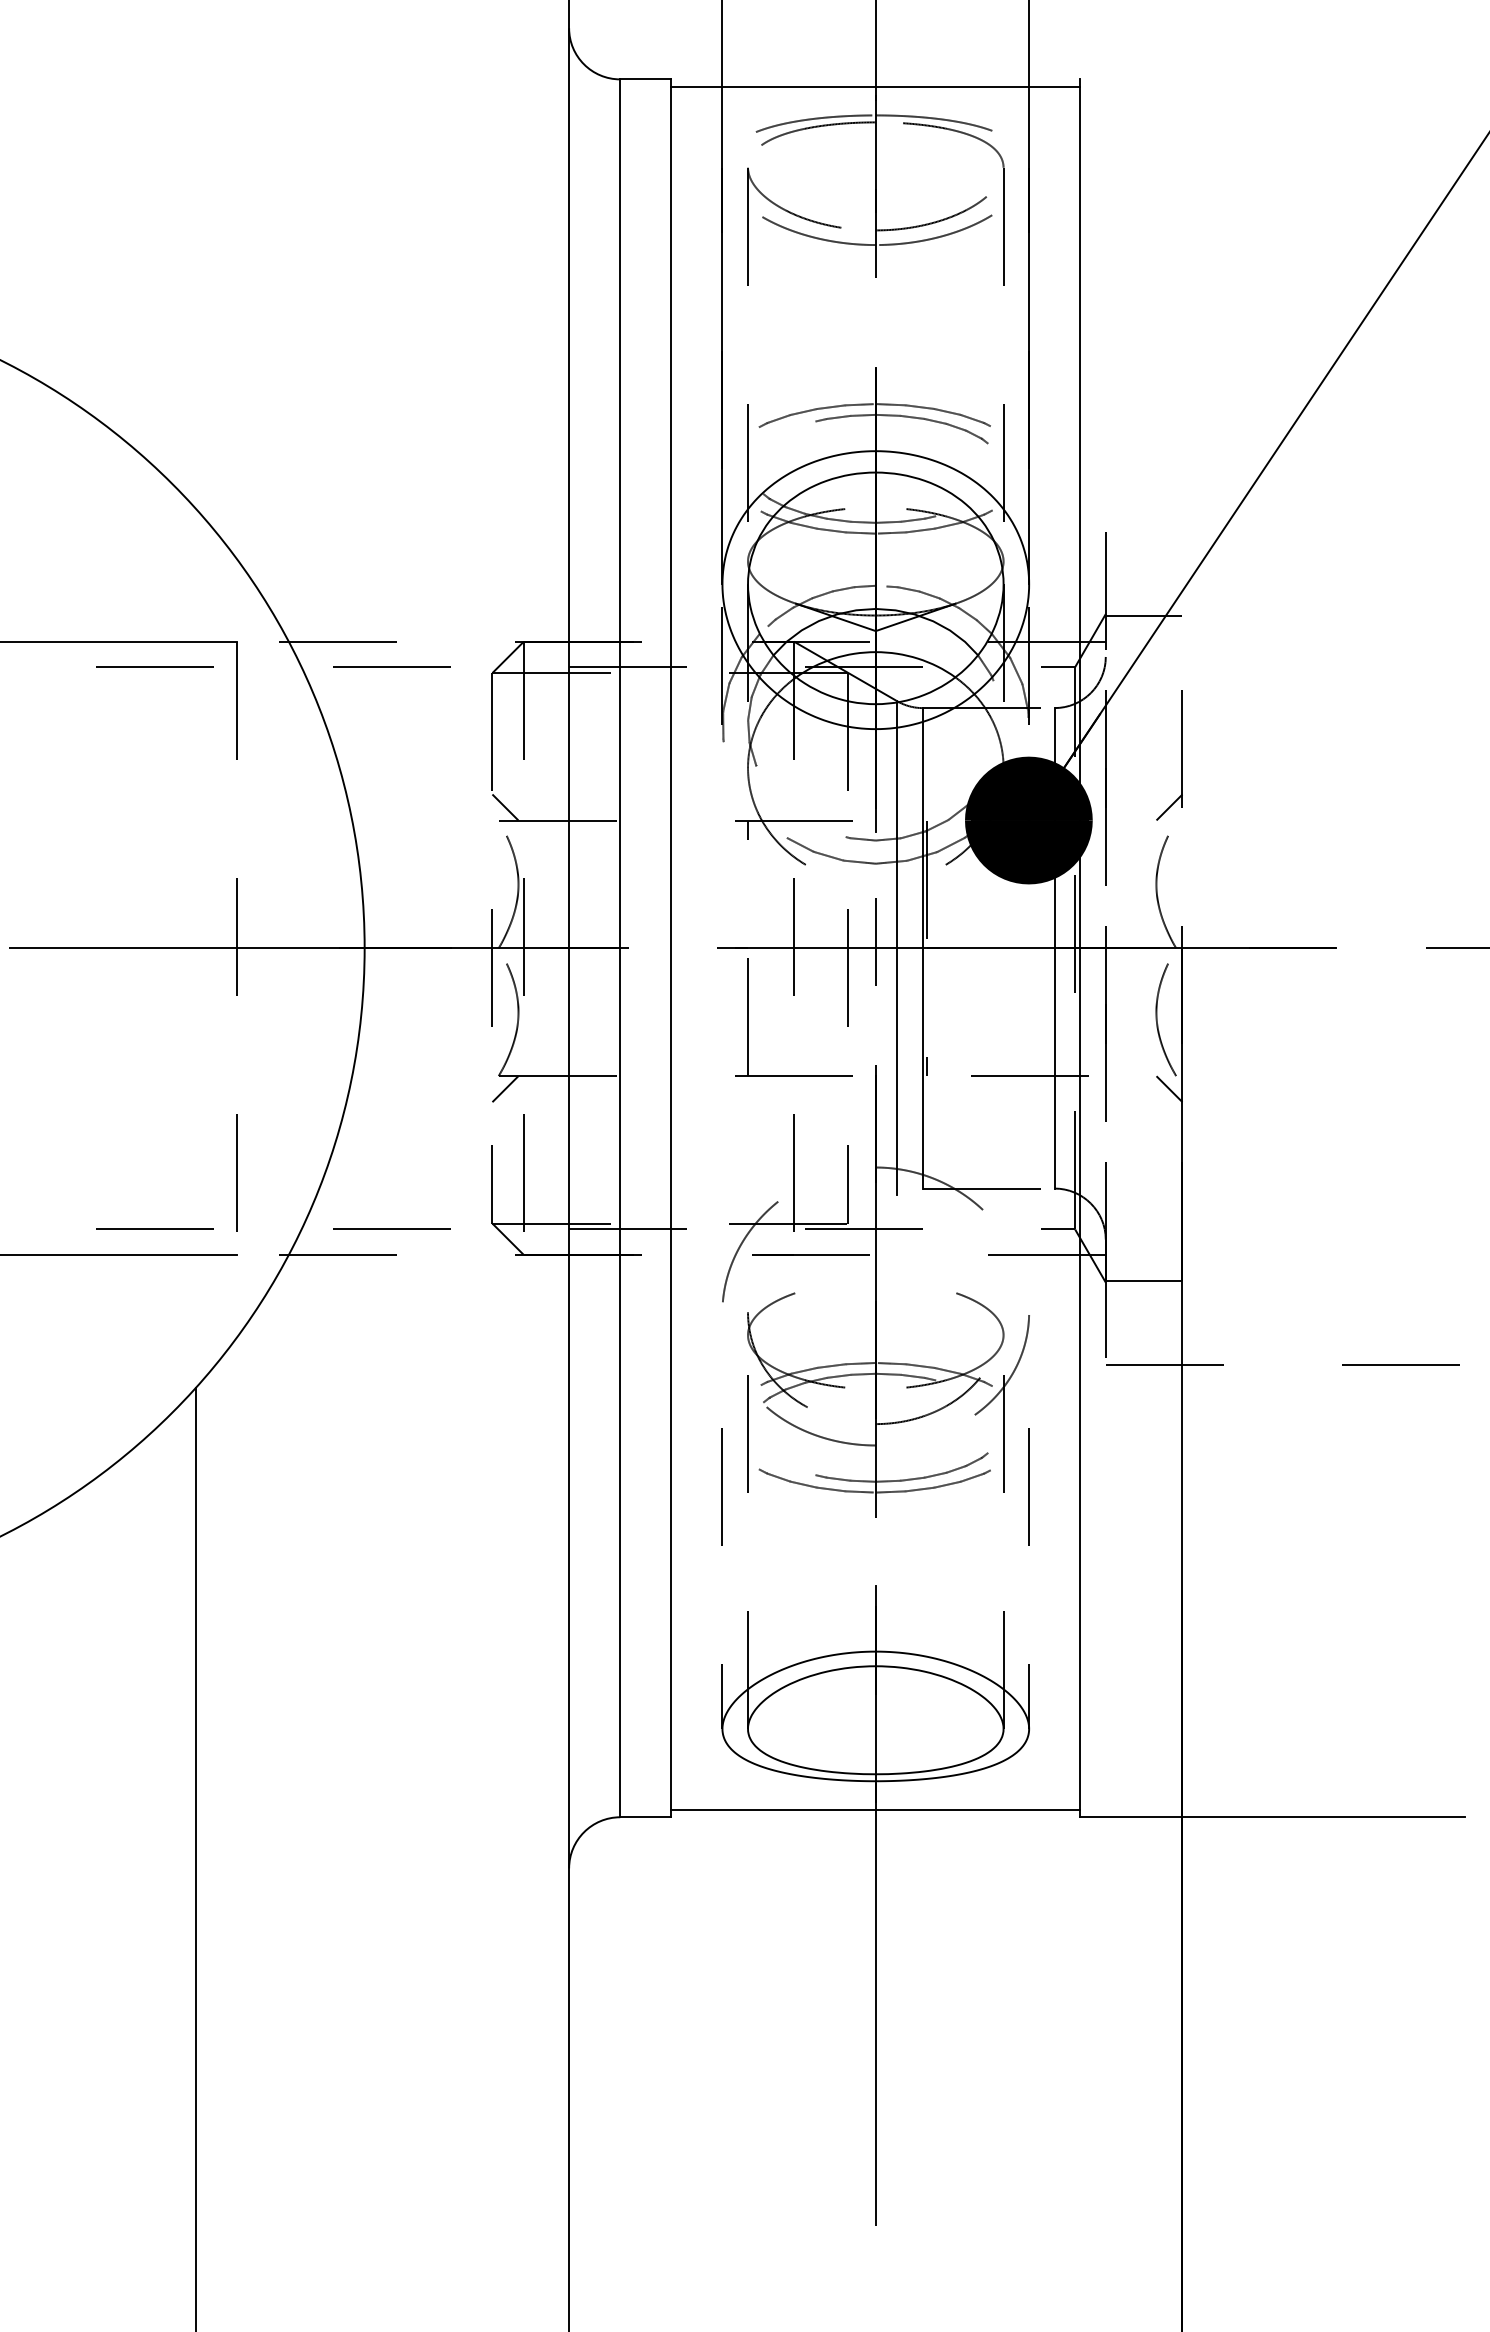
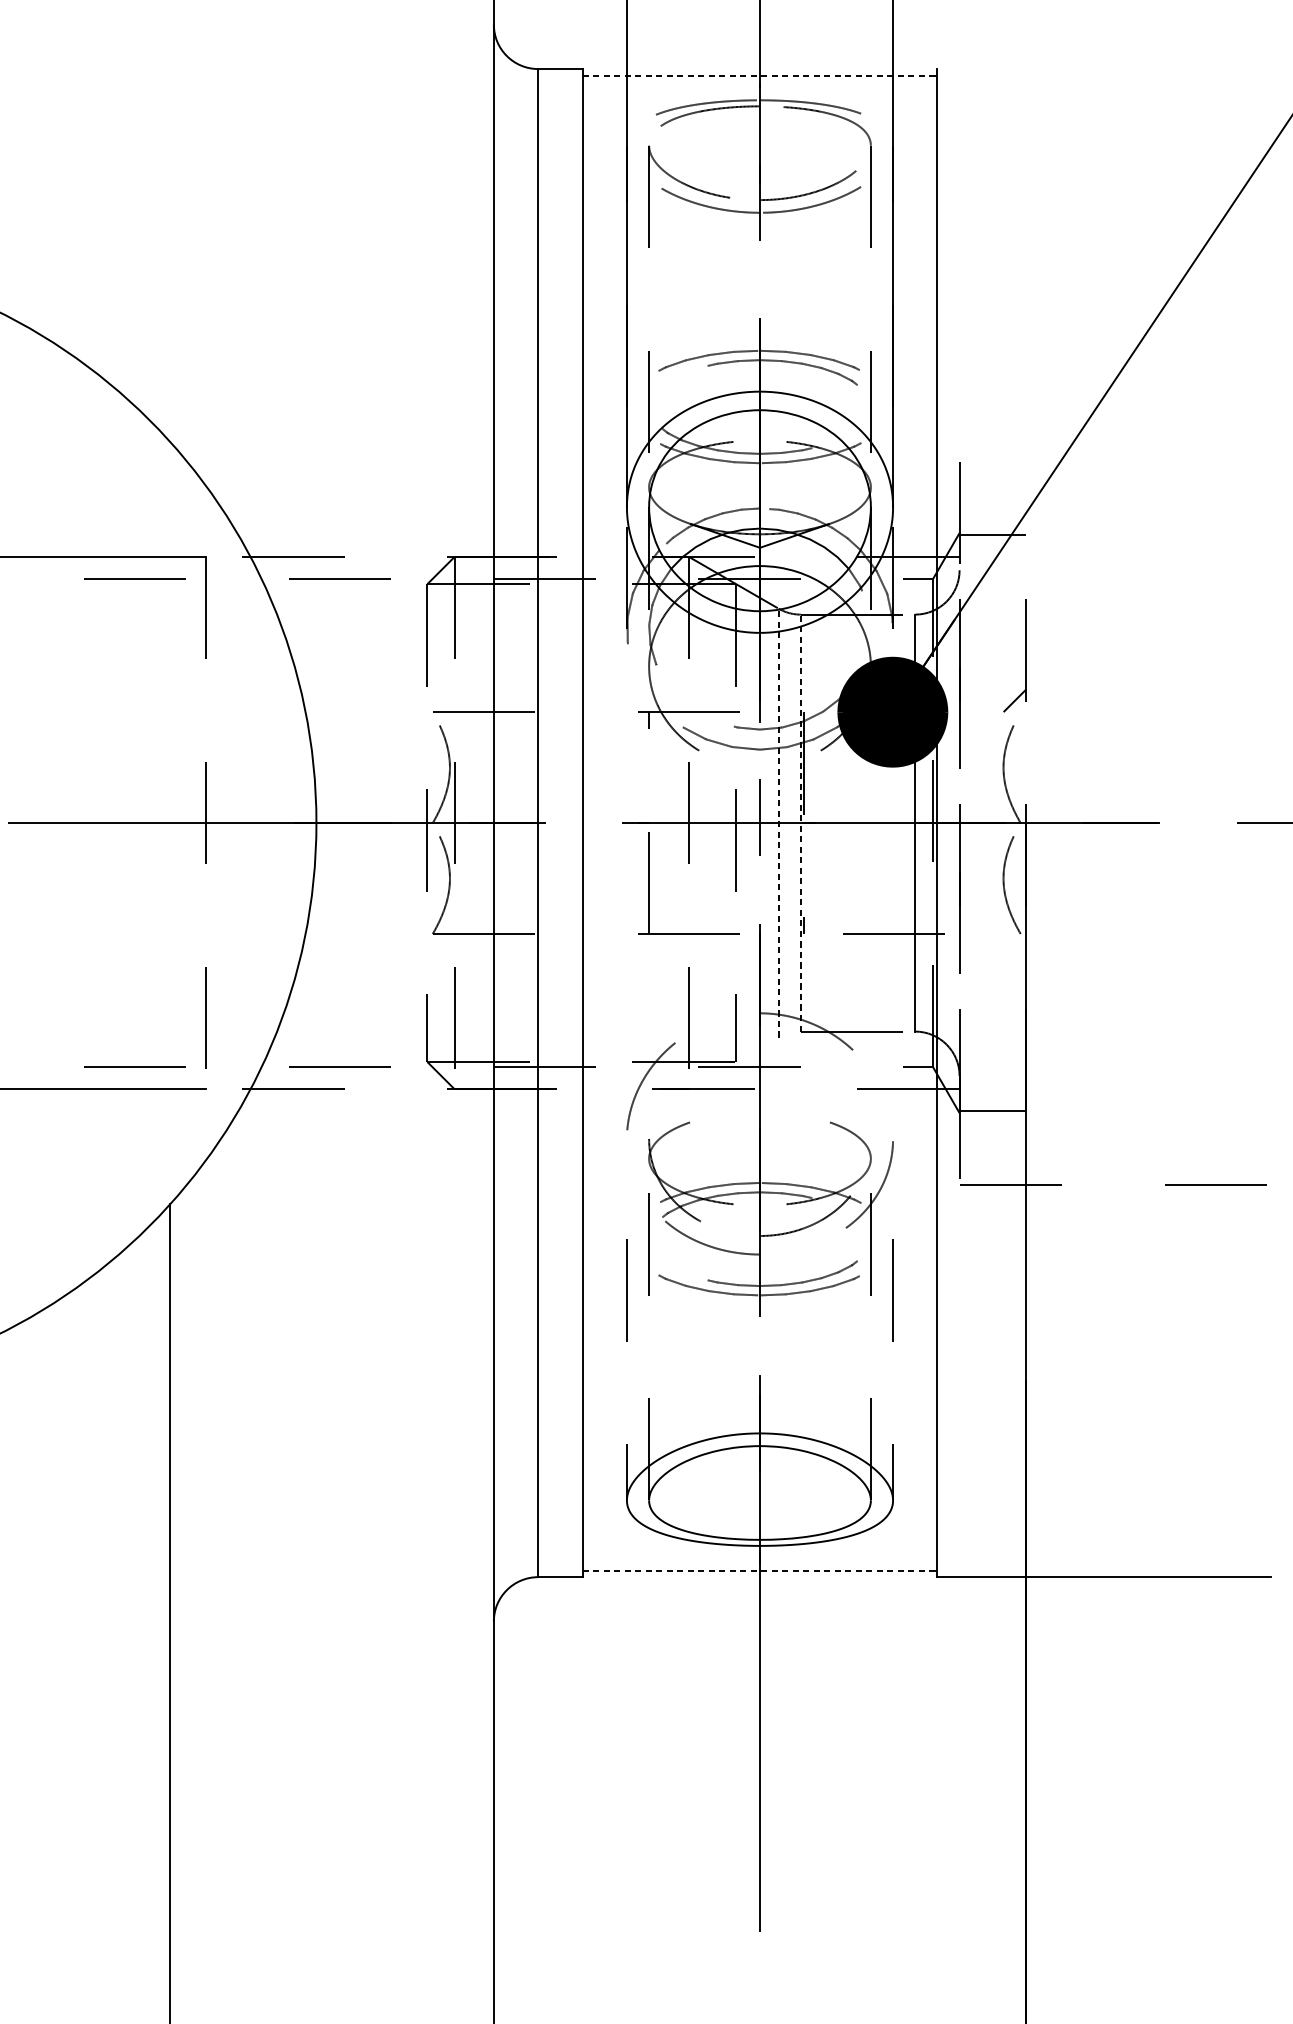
line: (876, 87) -> (760, 76), solid -> dashed
line: (505, 807) -> (438, 700), removed
line: (897, 947) -> (778, 822), solid -> dashed
line: (922, 947) -> (800, 822), solid -> dashed
line: (505, 1089) -> (438, 945), removed
line: (1169, 1089) -> (1014, 945), removed
line: (876, 1809) -> (760, 1570), solid -> dashed

